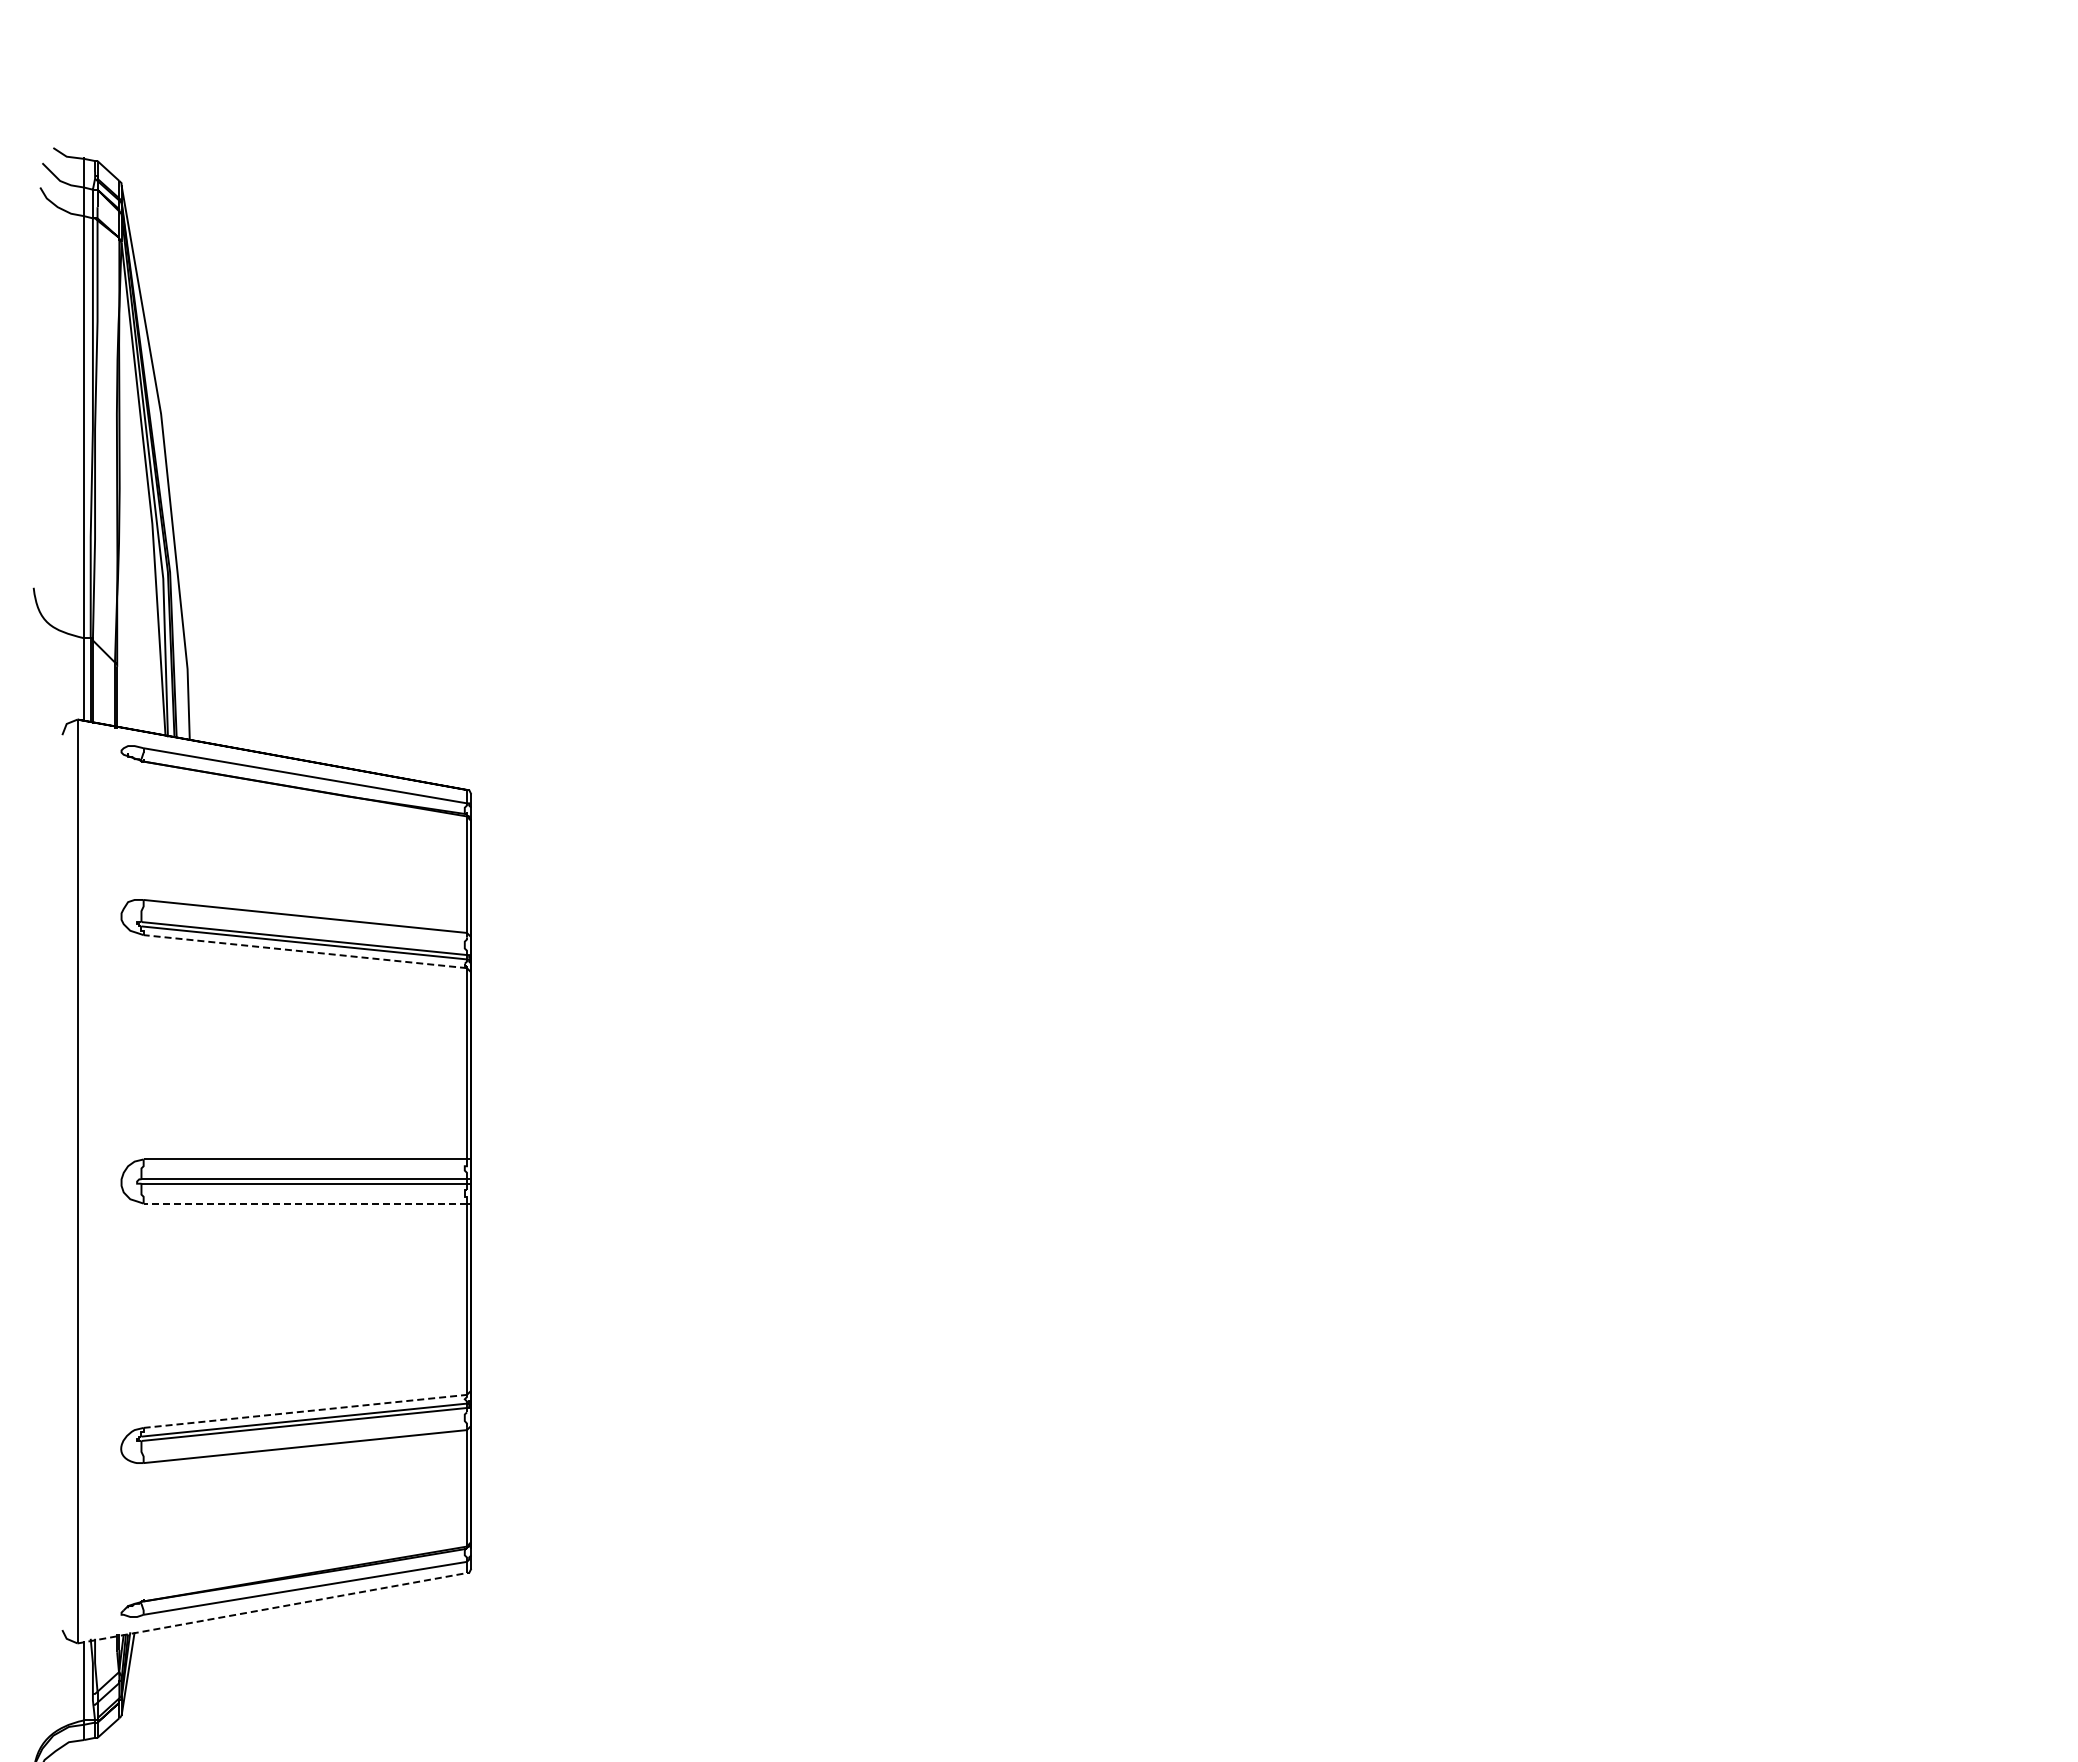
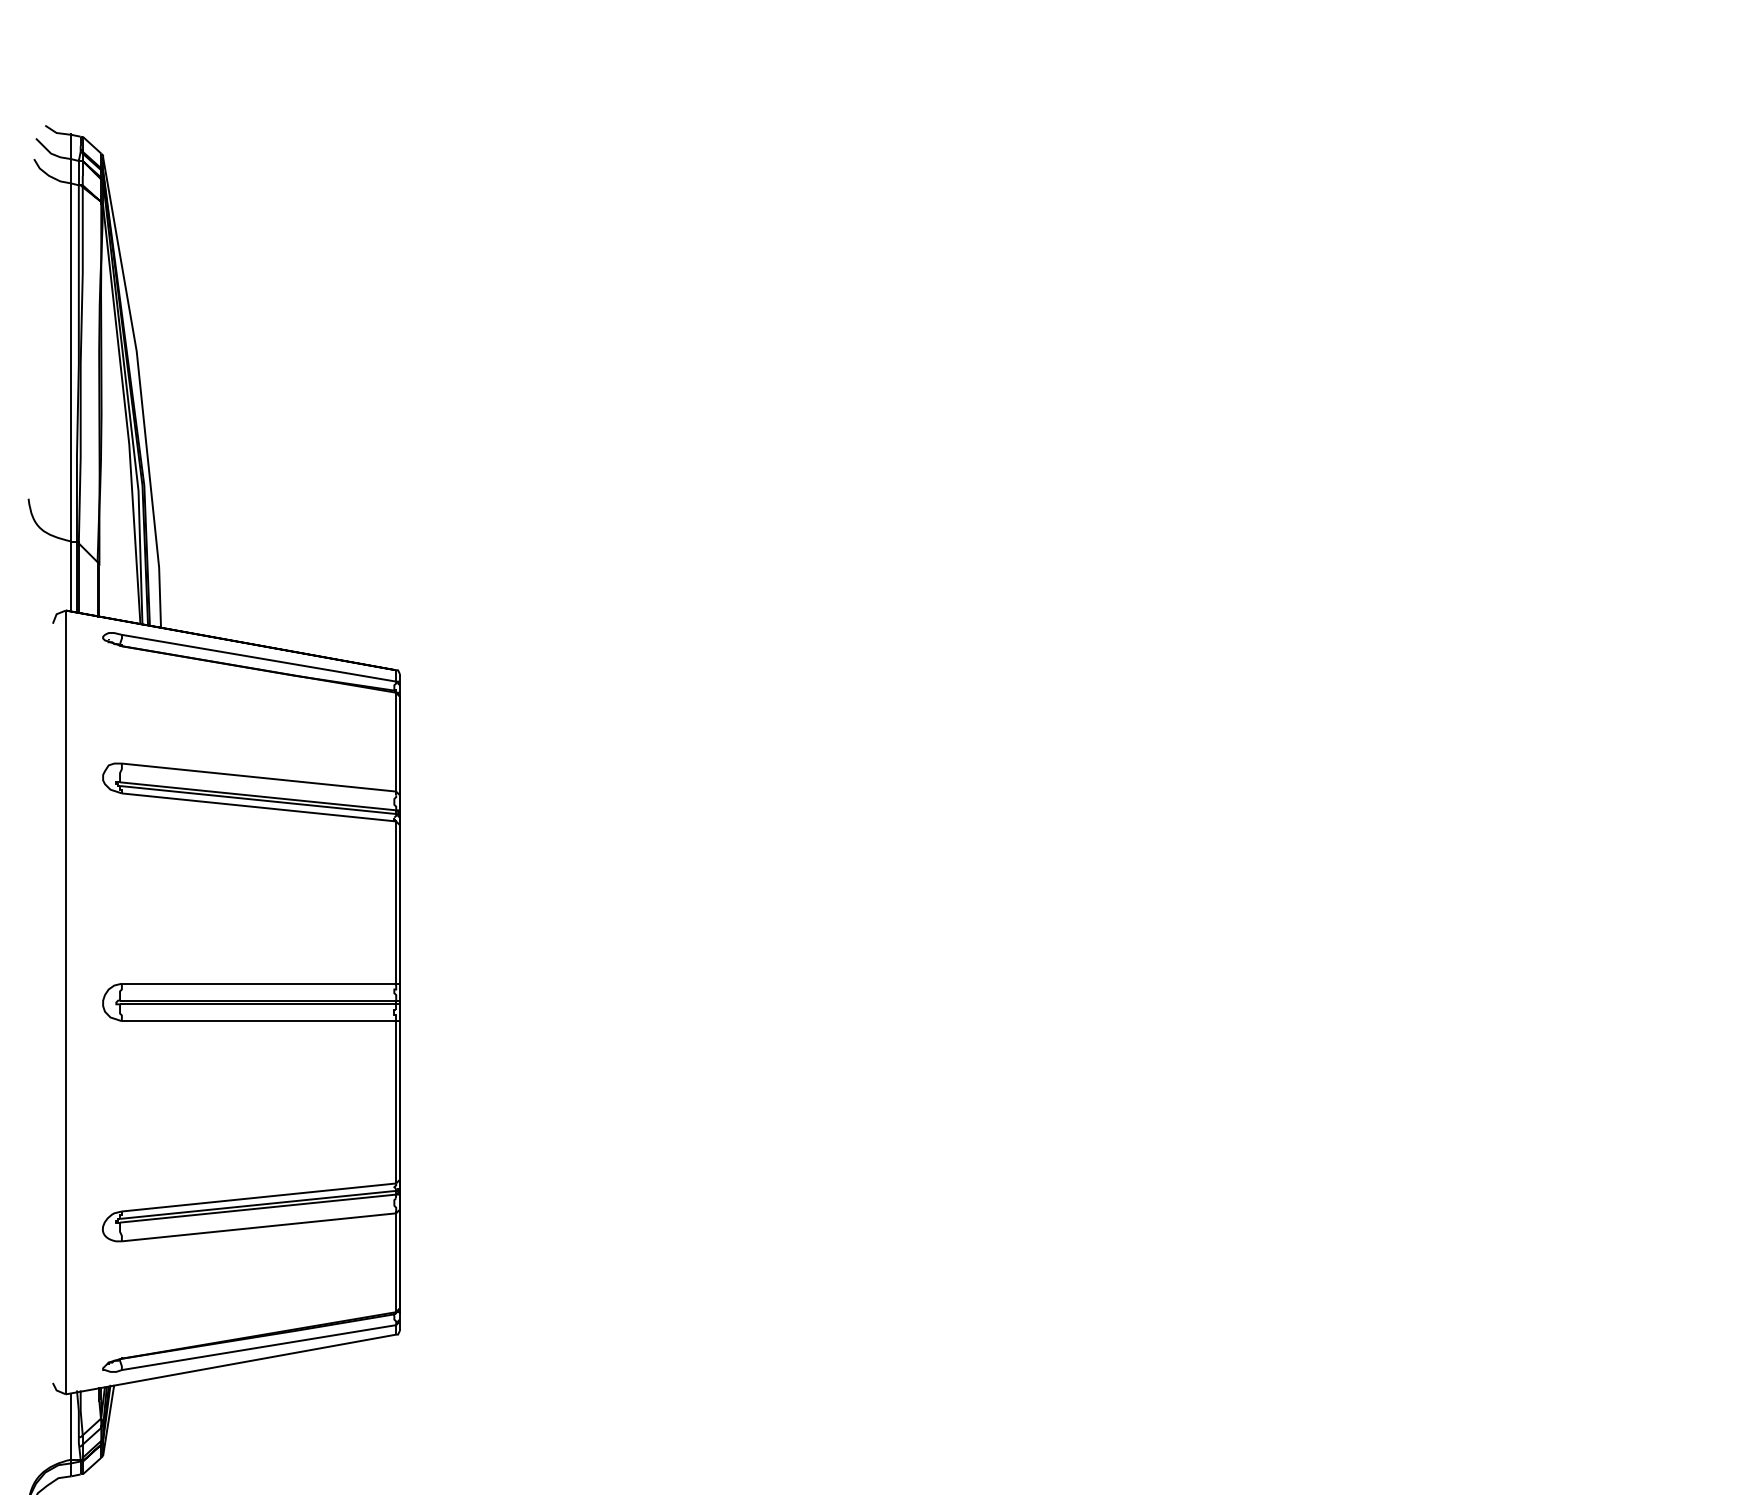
line: (305, 951) -> (259, 807), dashed -> solid
line: (305, 1203) -> (259, 1021), dashed -> solid
line: (305, 1411) -> (259, 1197), dashed -> solid
line: (272, 1608) -> (231, 1364), dashed -> solid

